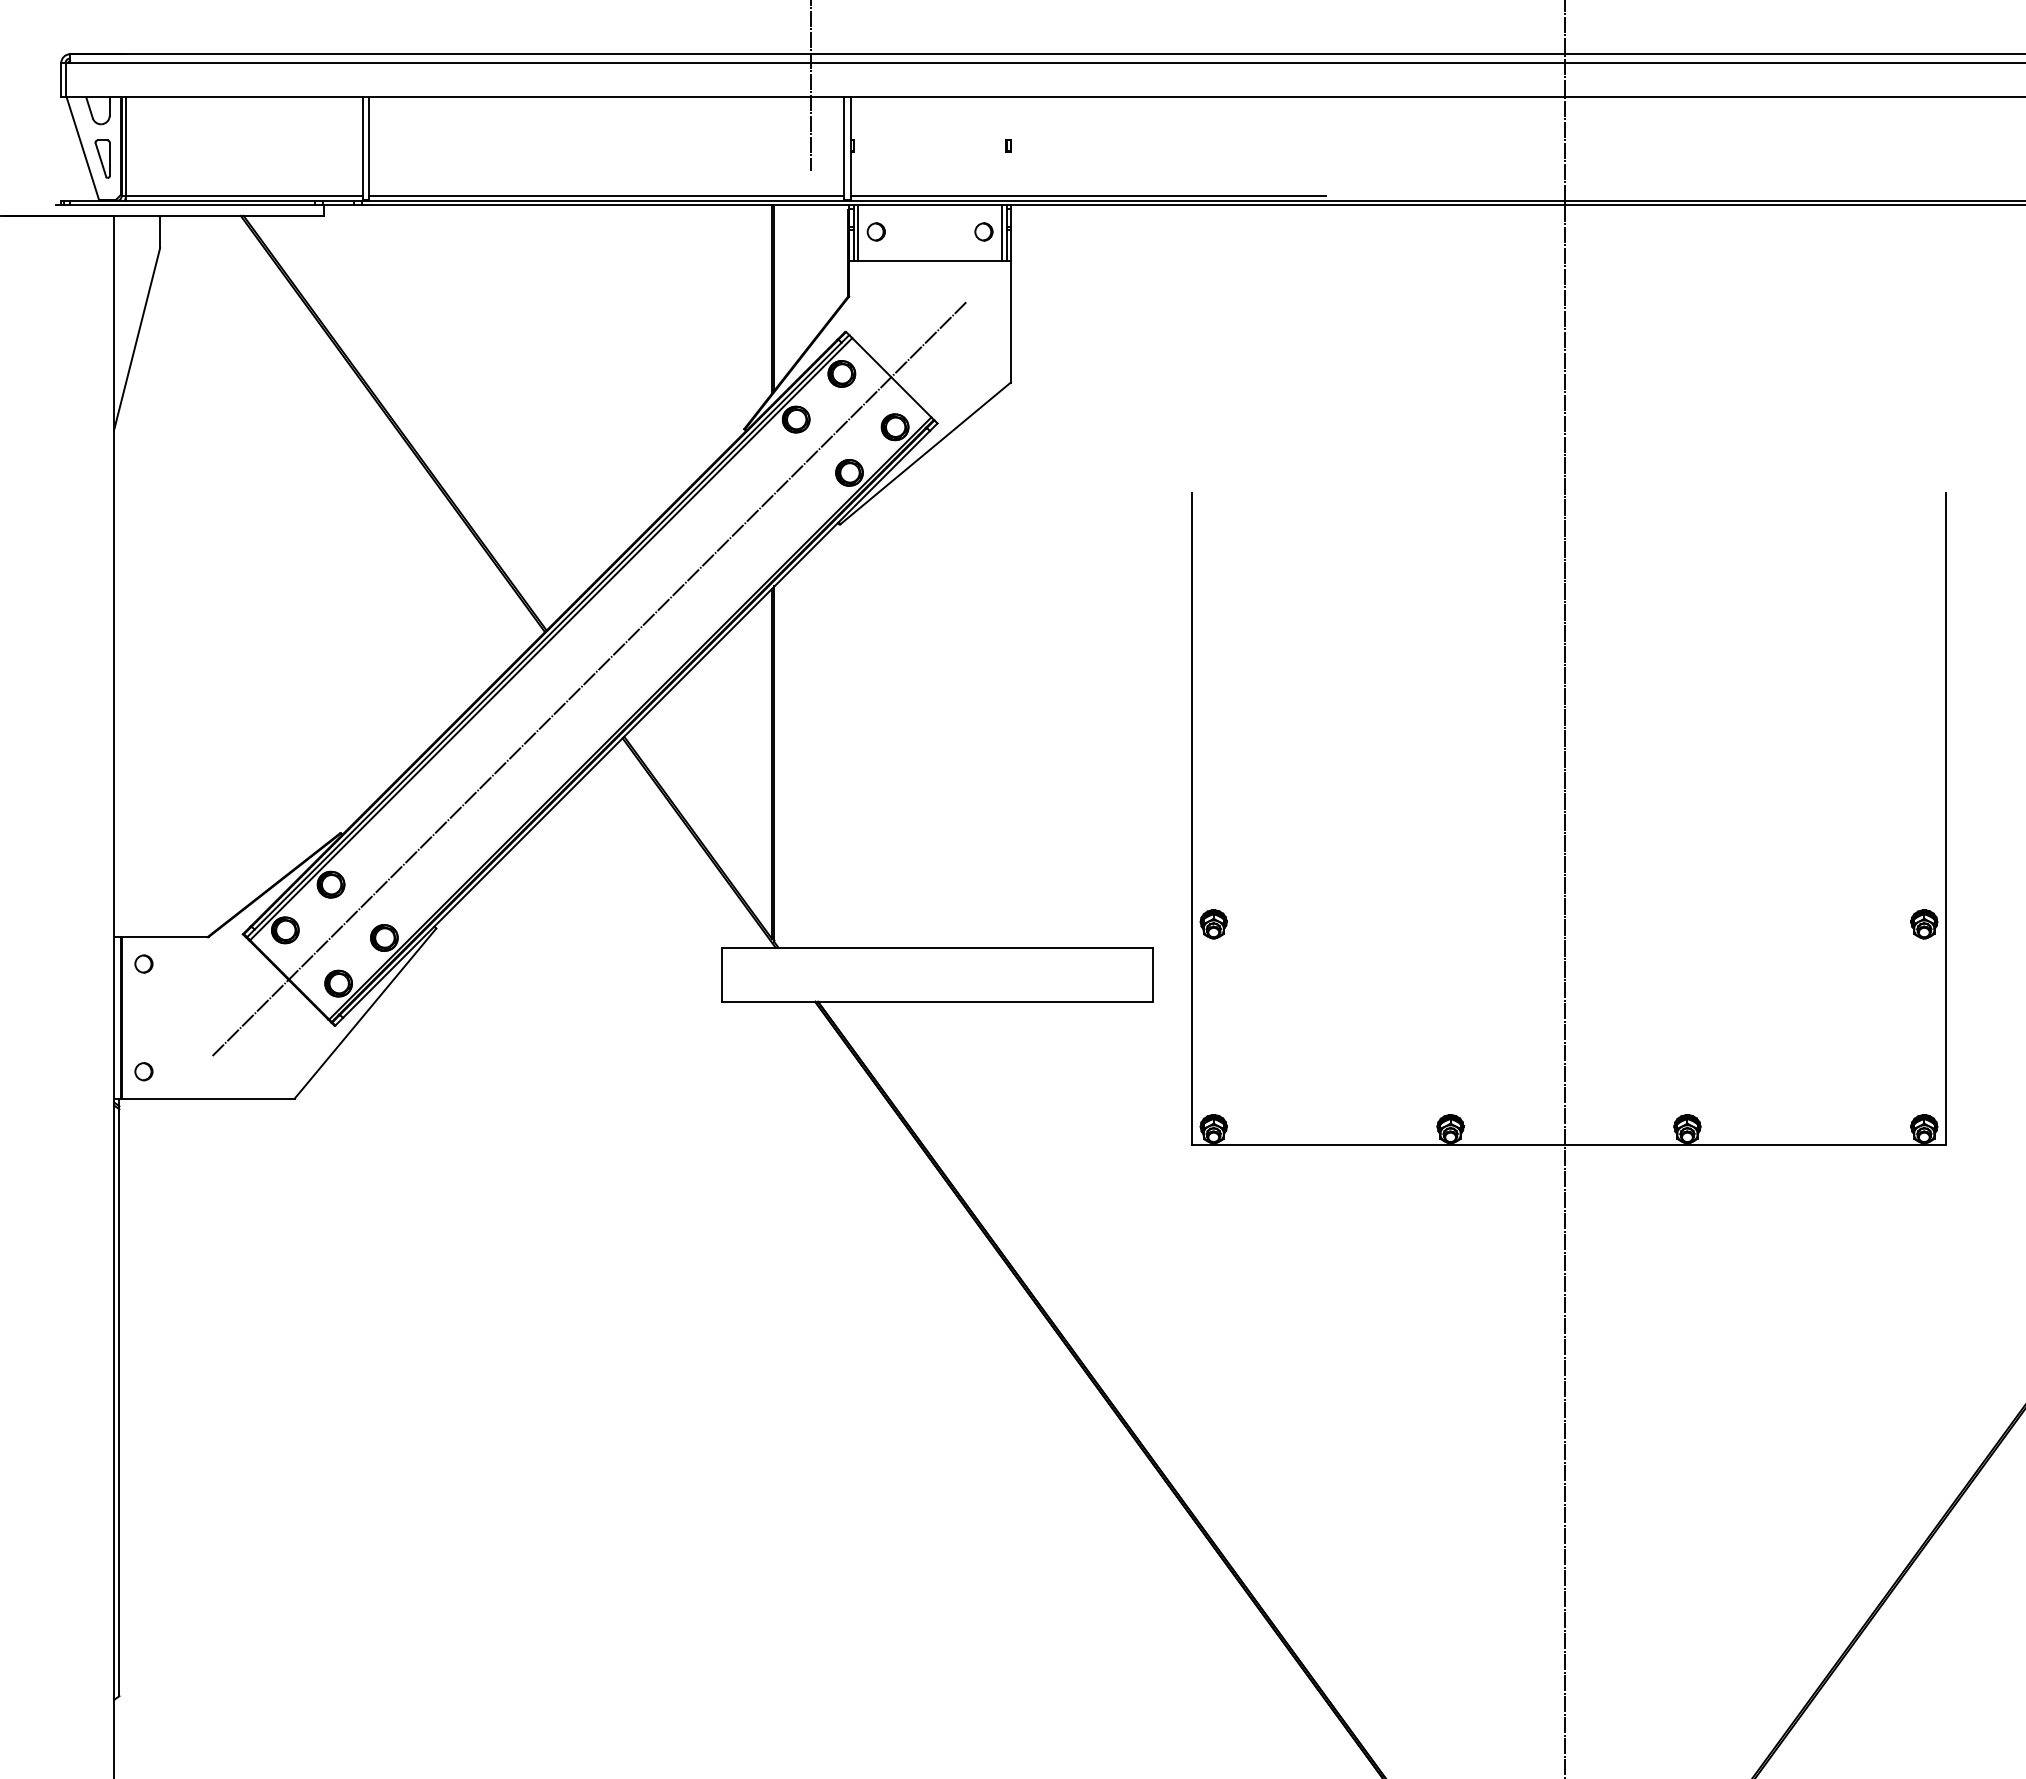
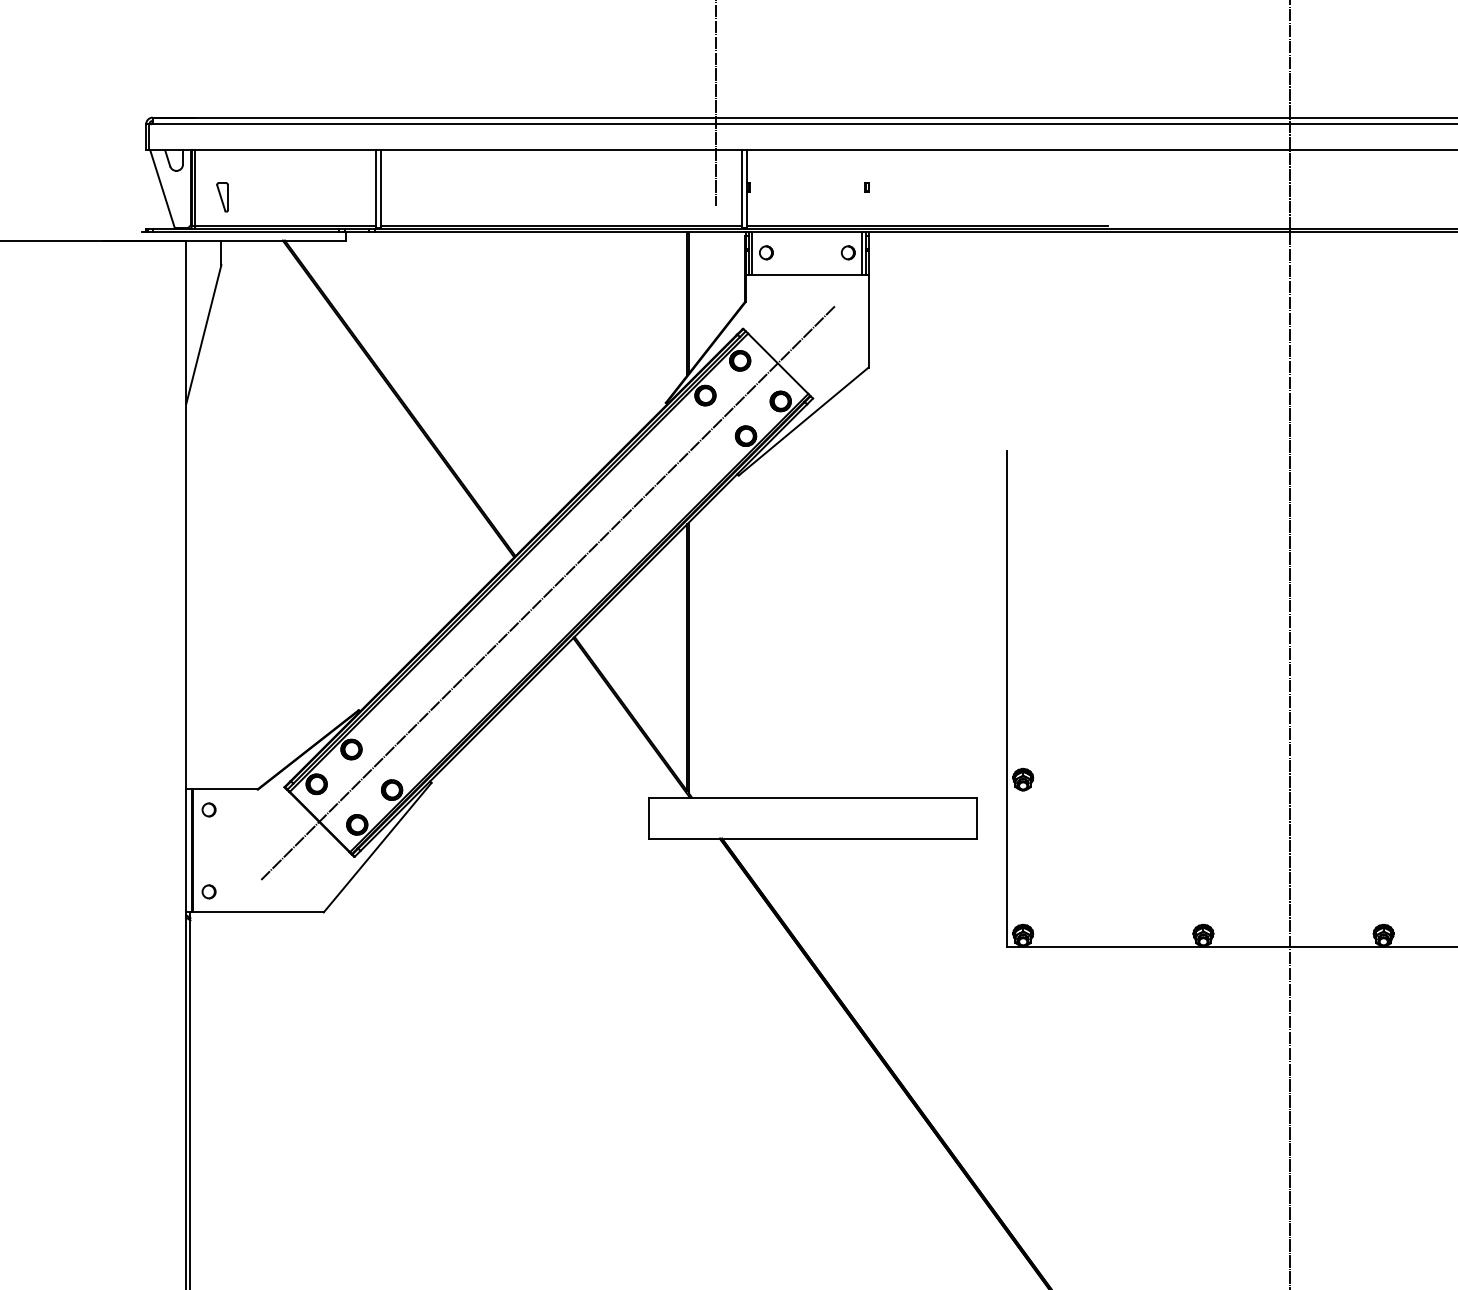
part: (102, 158) -> (222, 196), moved

